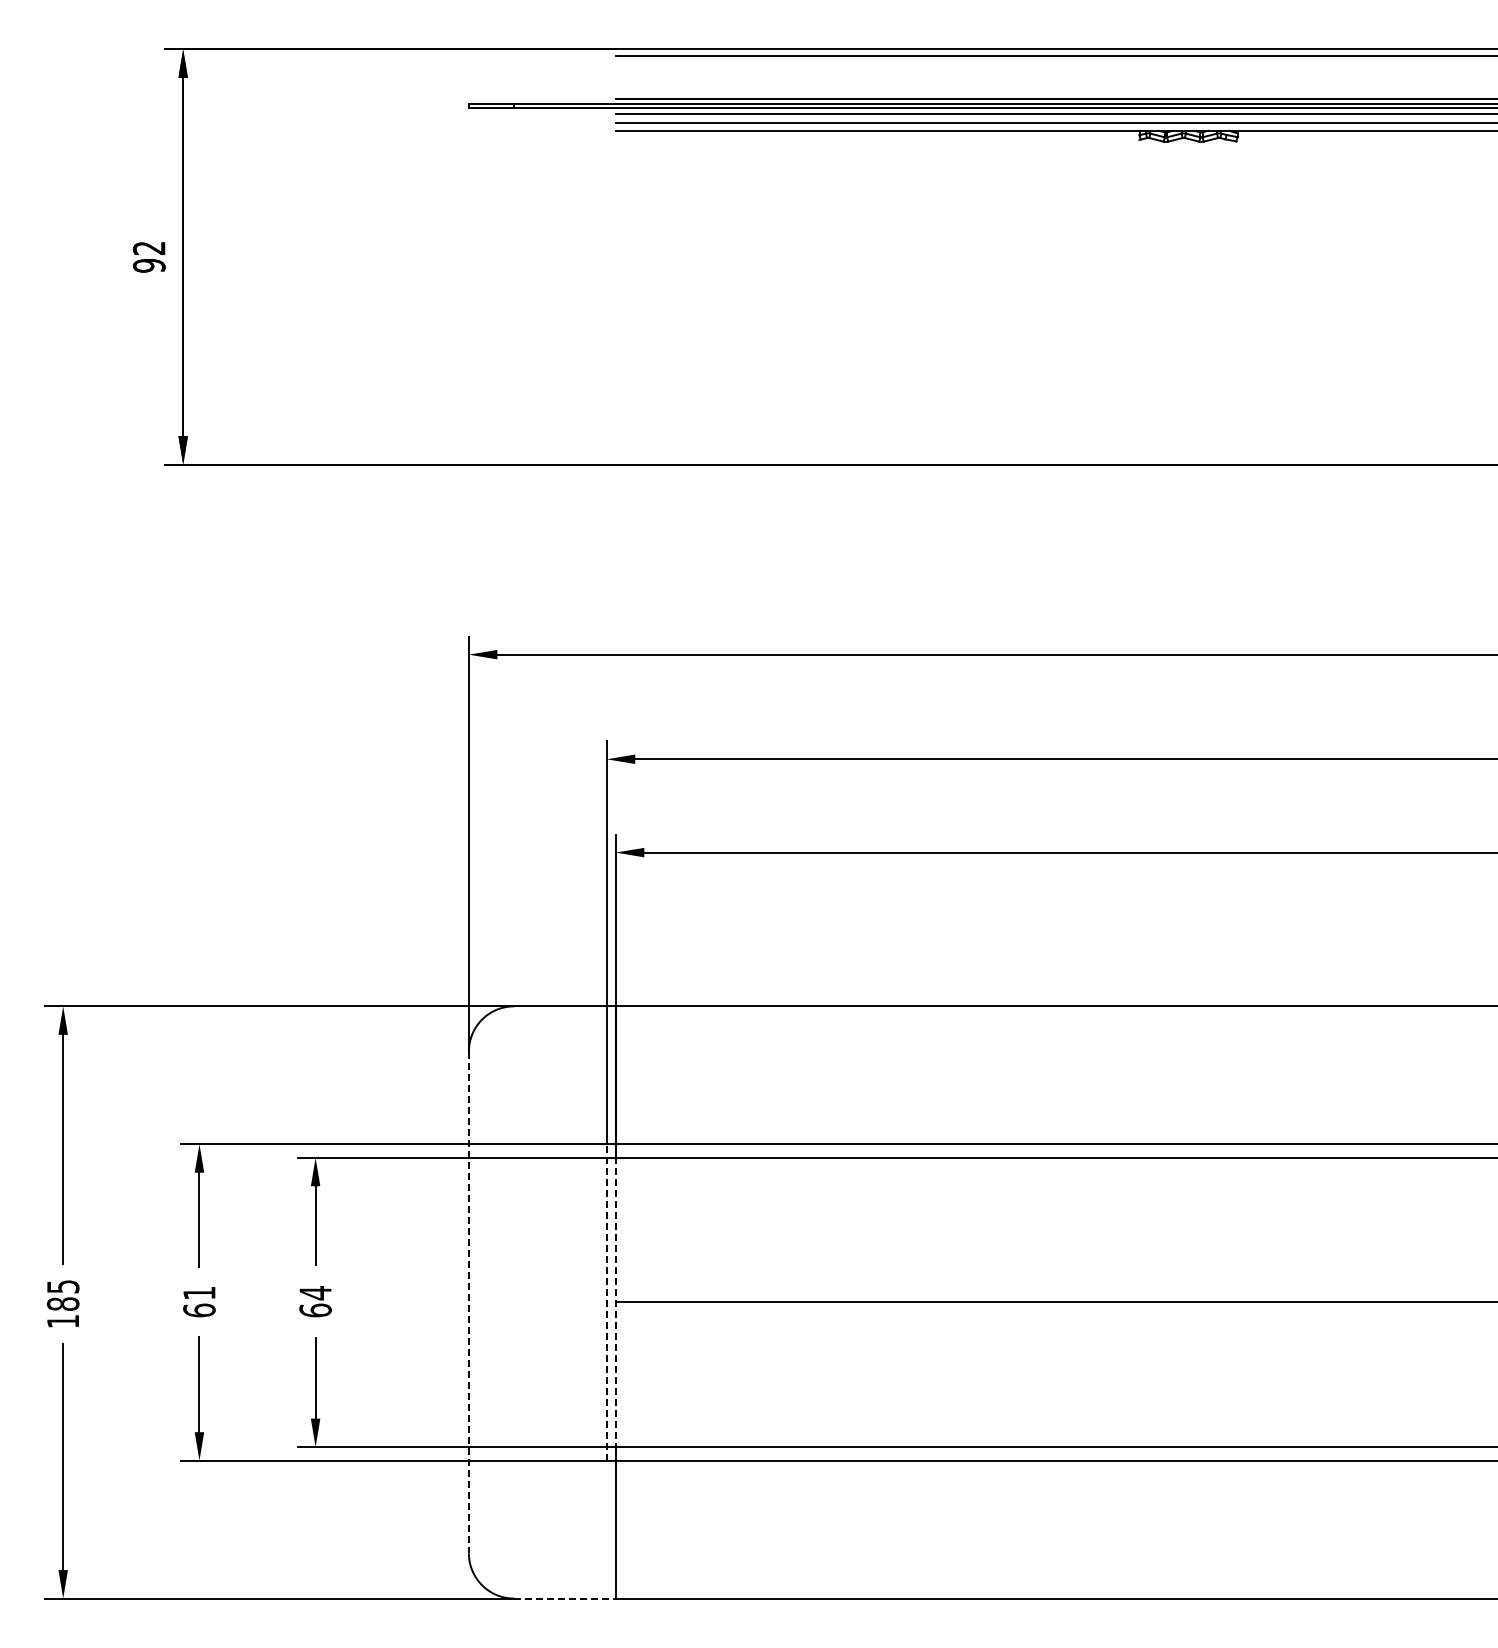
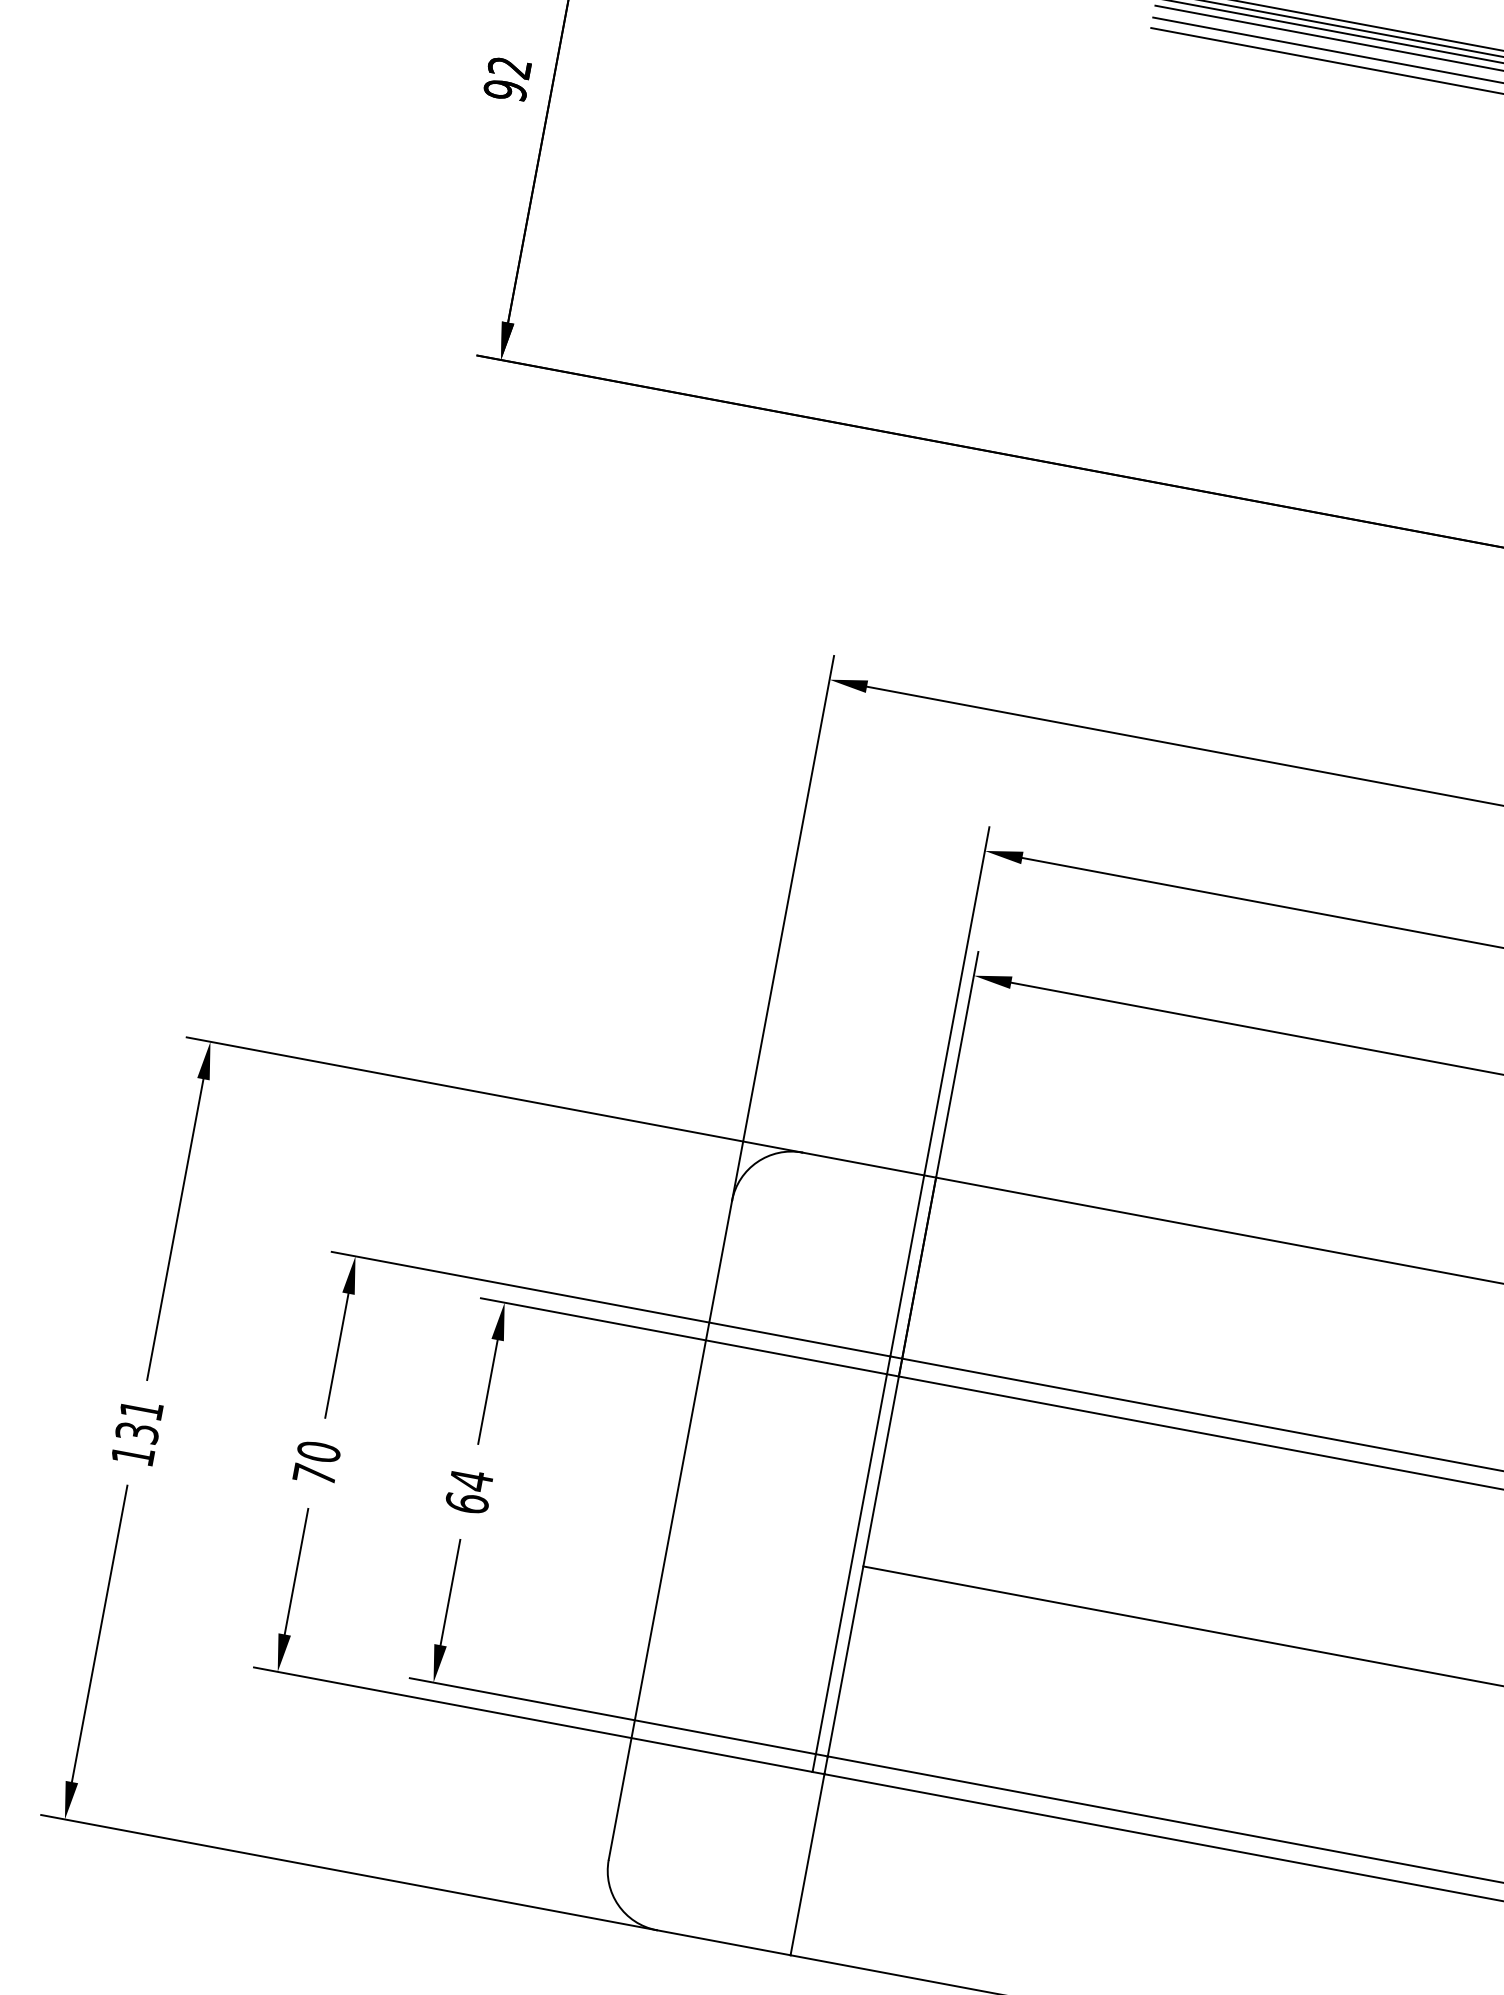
text: (63, 1295) -> (139, 1421), 185 -> 131
text: (199, 1301) -> (316, 1462), 61 -> 70
line: (606, 1301) -> (851, 1562), dashed -> solid
line: (468, 1302) -> (669, 1530), dashed -> solid
line: (615, 1302) -> (862, 1566), dashed -> solid
line: (564, 1598) -> (723, 1942), dashed -> solid

